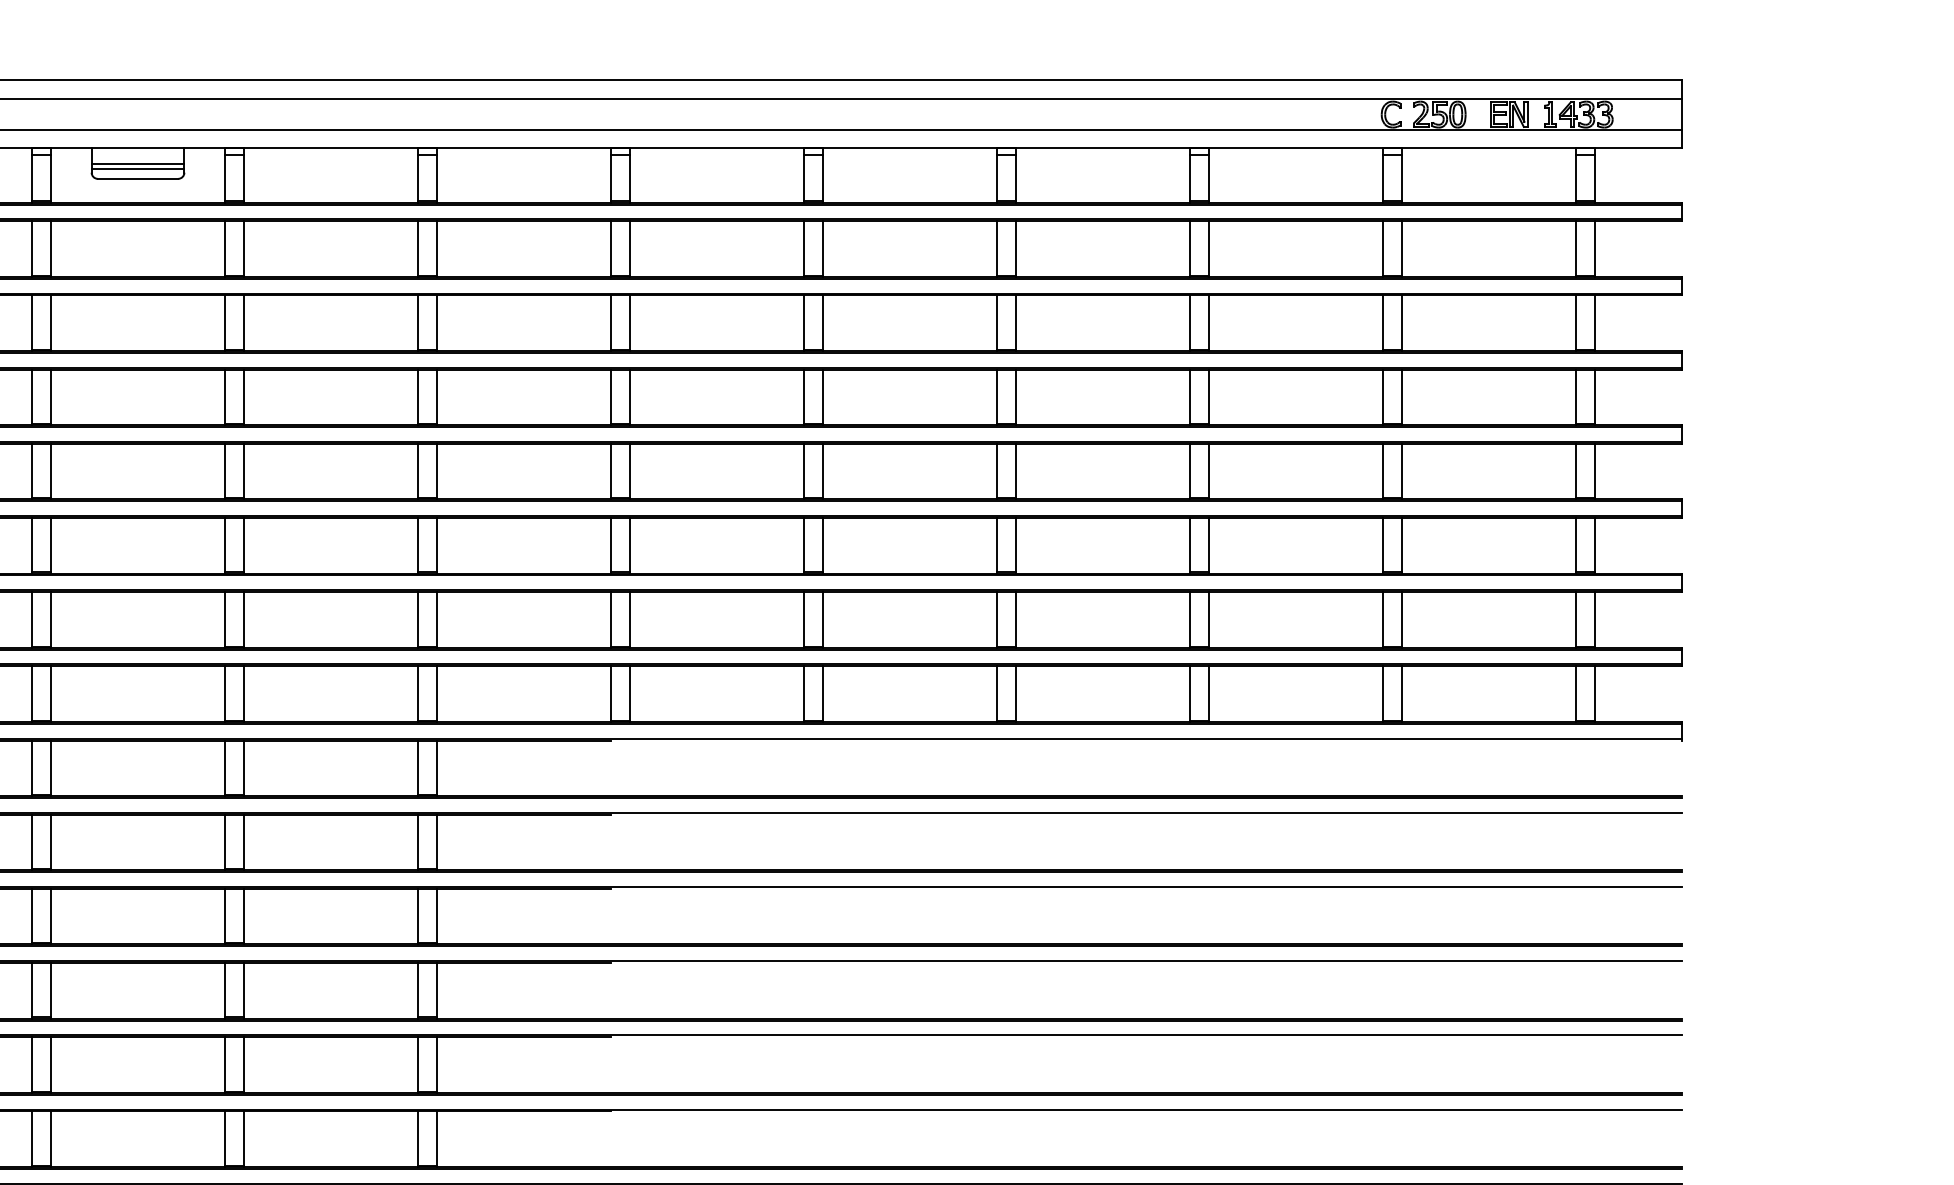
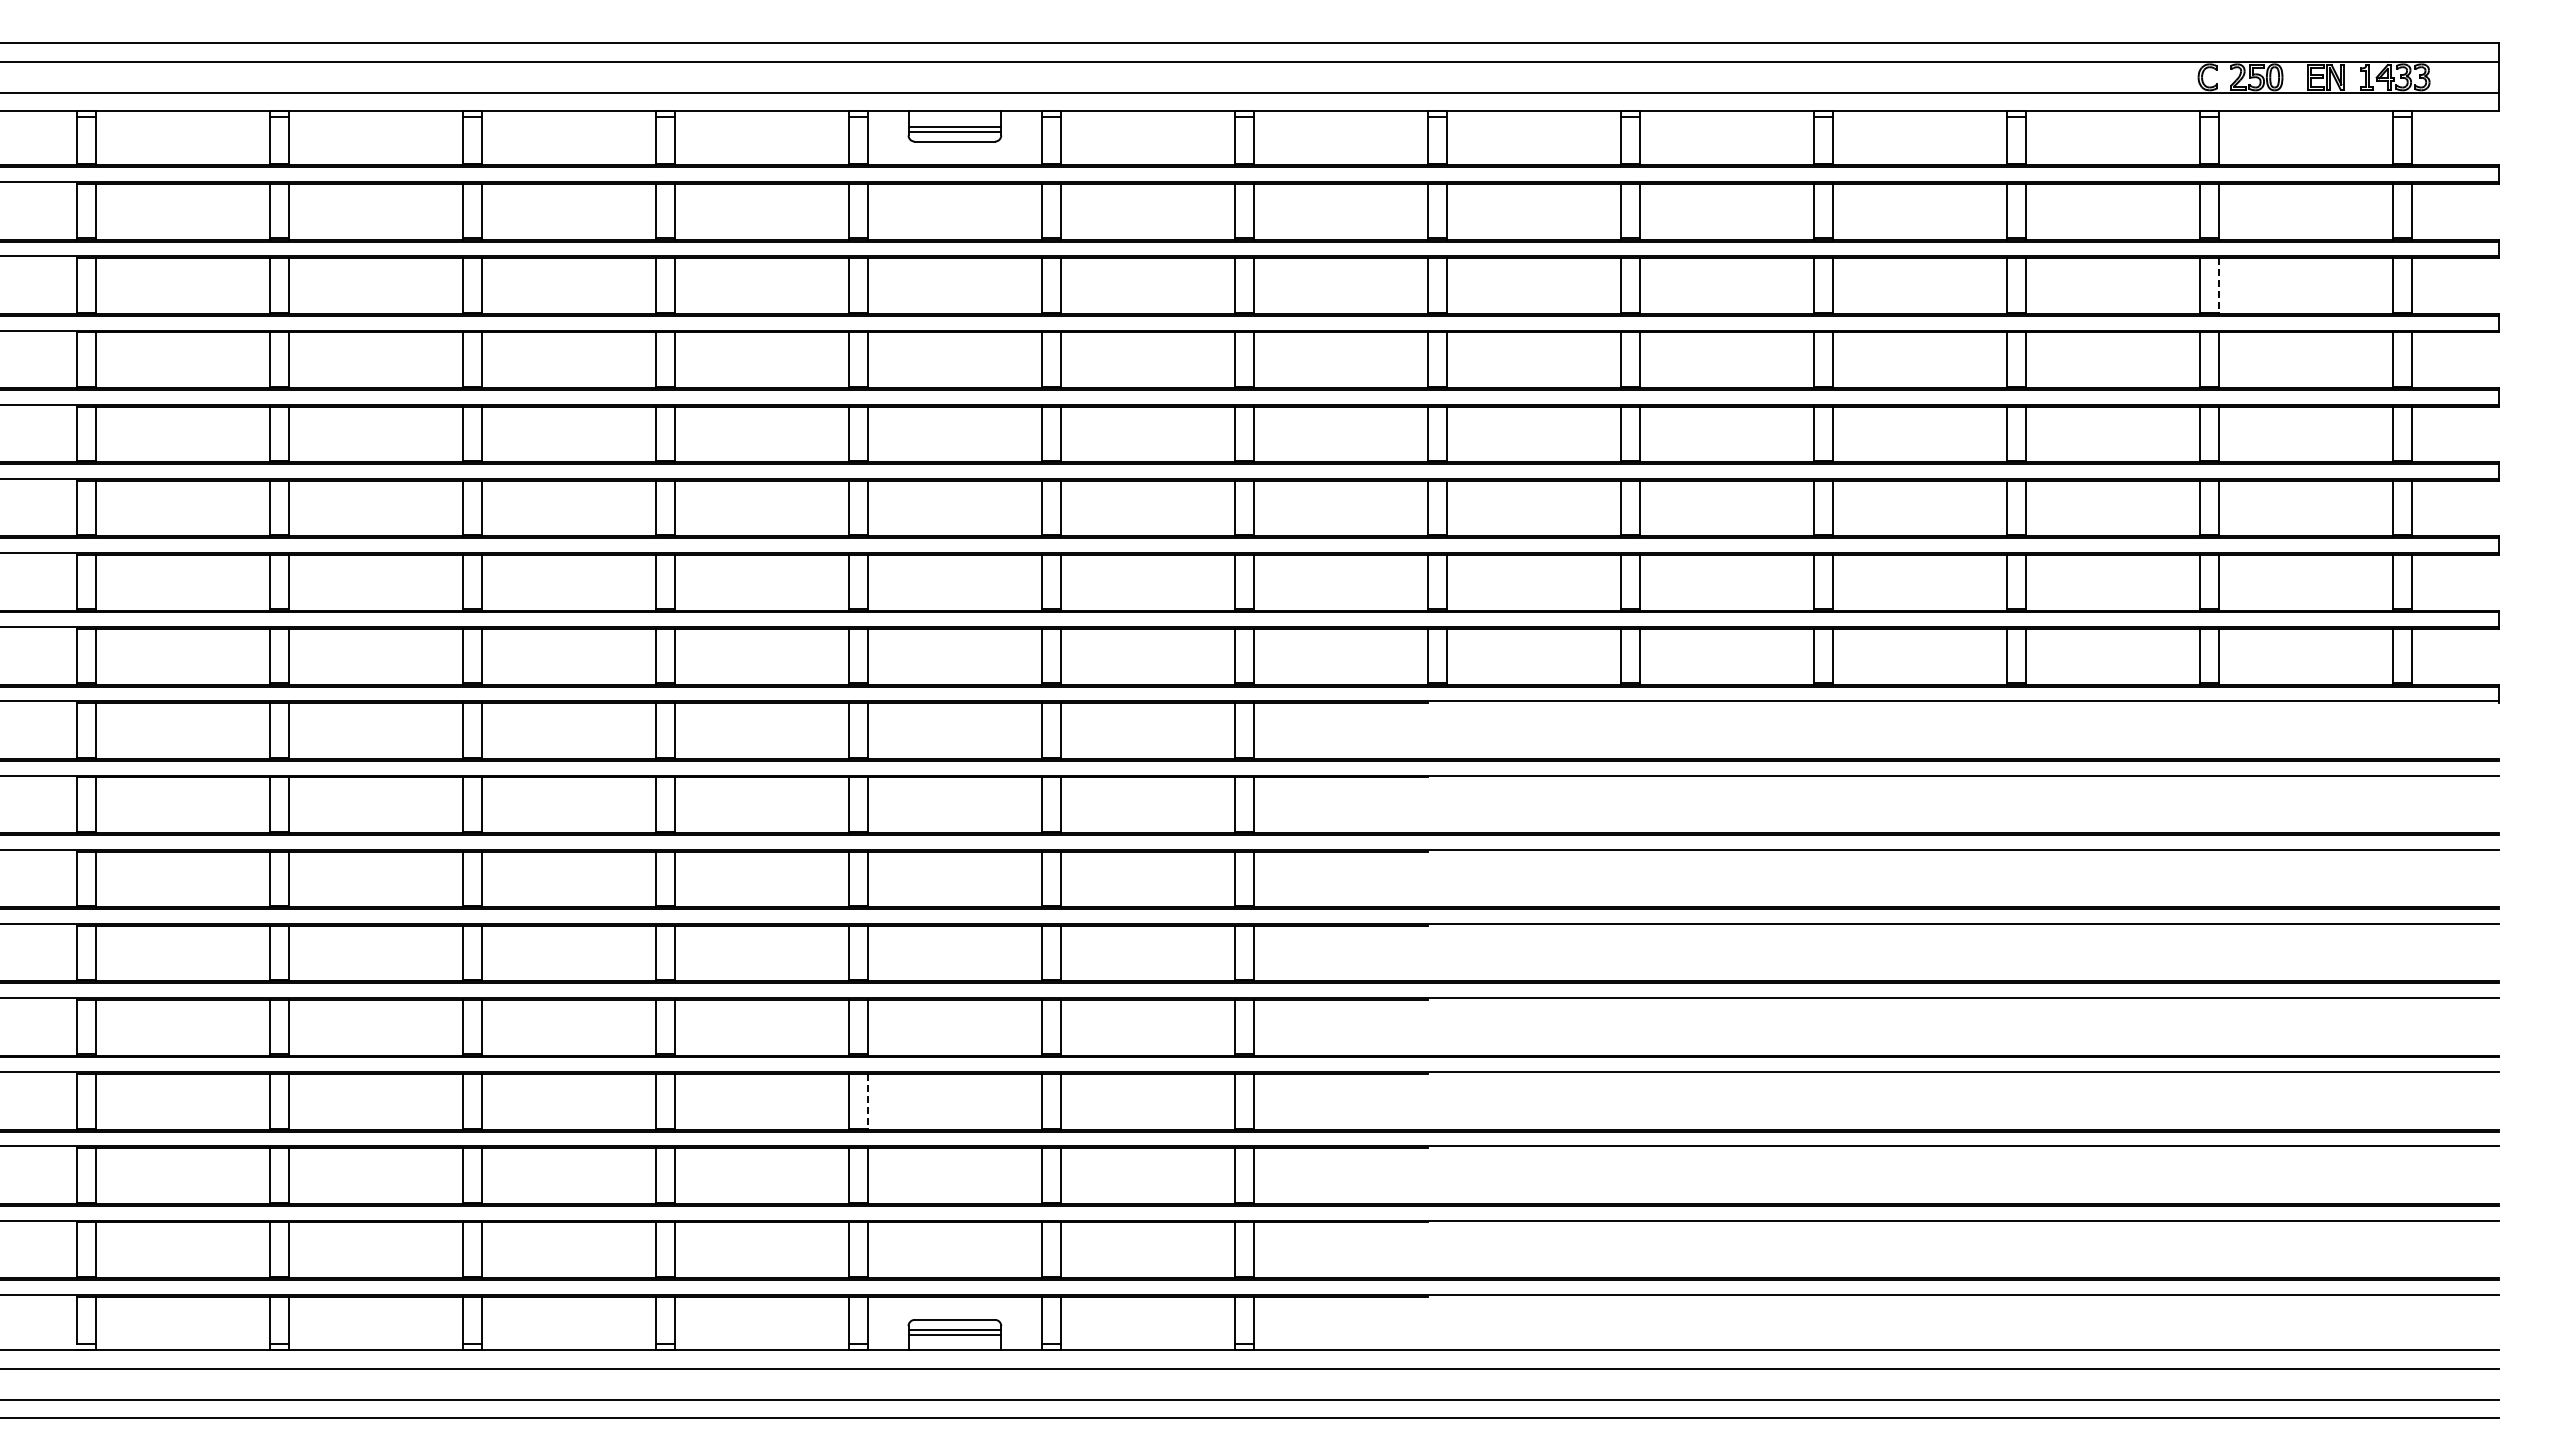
line: (1401, 322) -> (2218, 285), solid -> dashed
line: (50, 1138) -> (867, 1101), solid -> dashed

